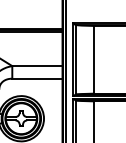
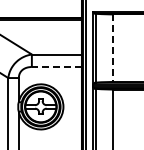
line: (94, 60) -> (113, 48), solid -> dashed
line: (37, 79) -> (56, 67), solid -> dashed

